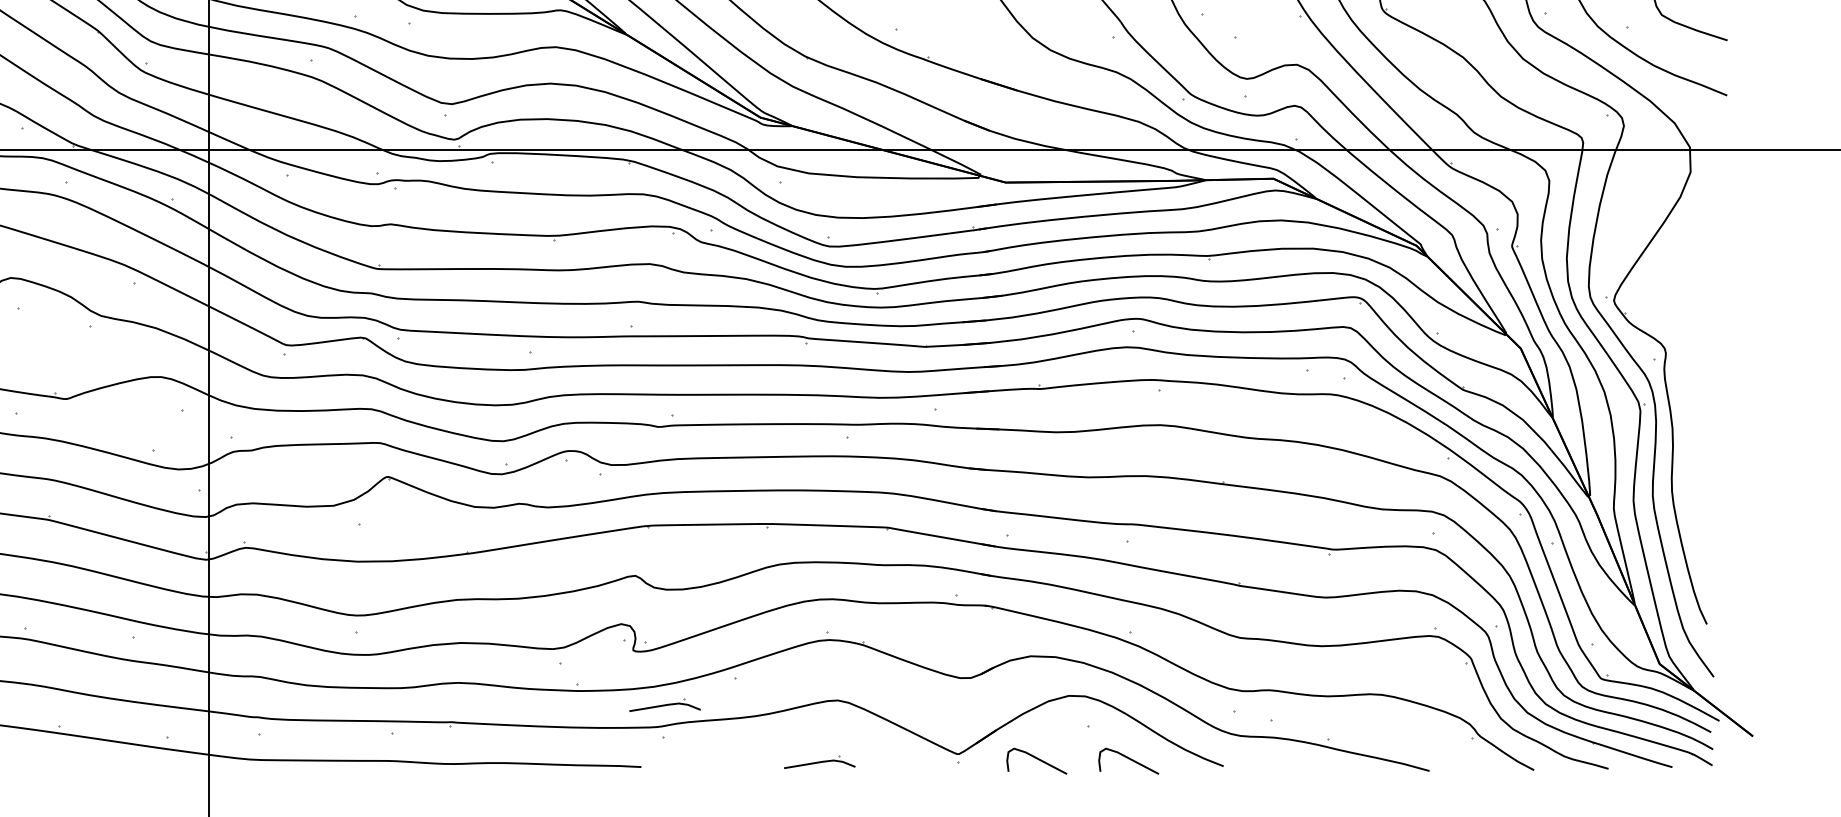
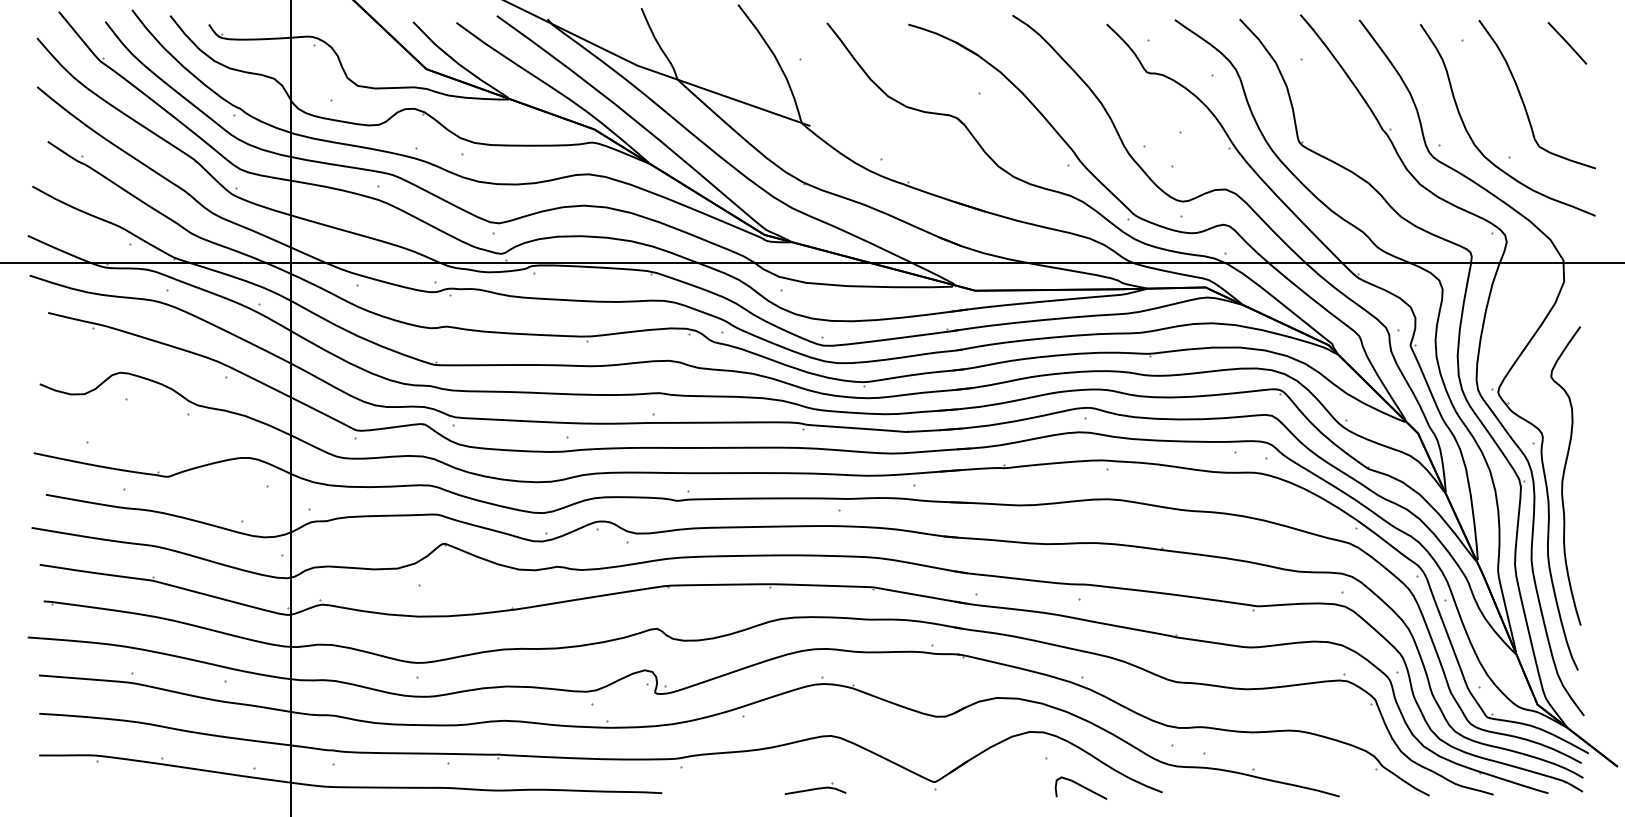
curve: (1691, 397) -> (1564, 475), added
part: (665, 704) -> (682, 739), removed
curve: (1036, 759) -> (1001, 786), removed

